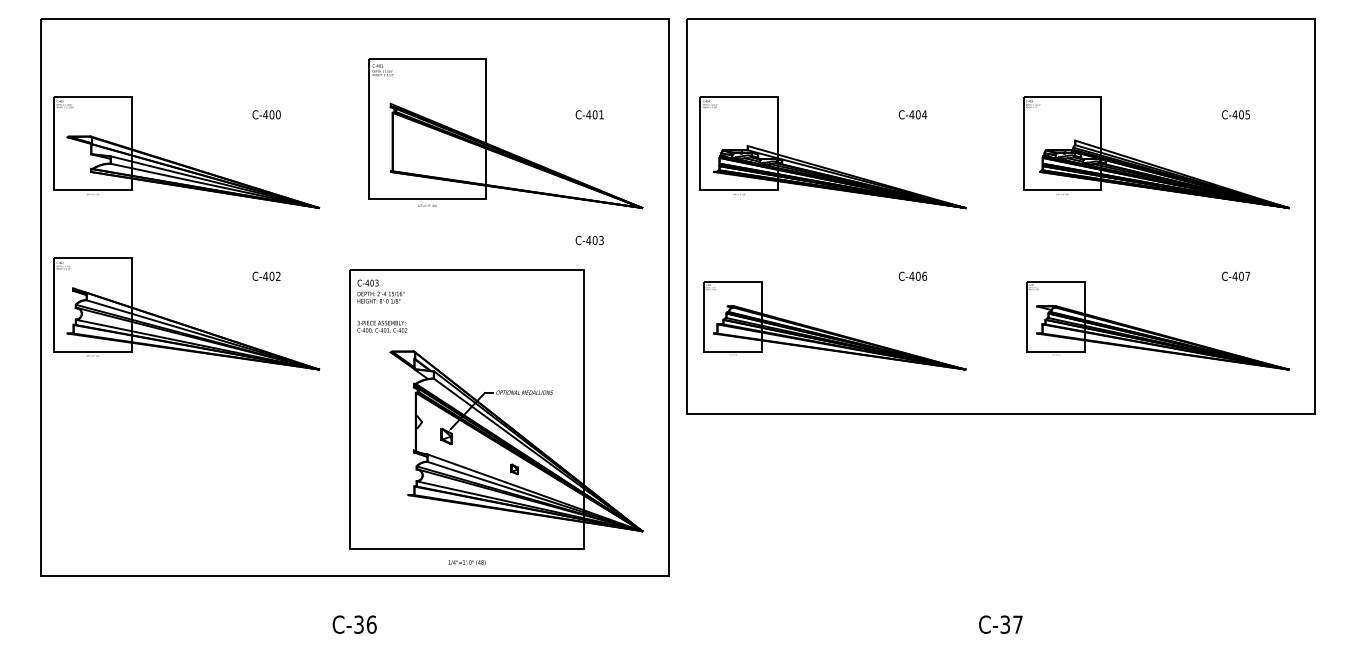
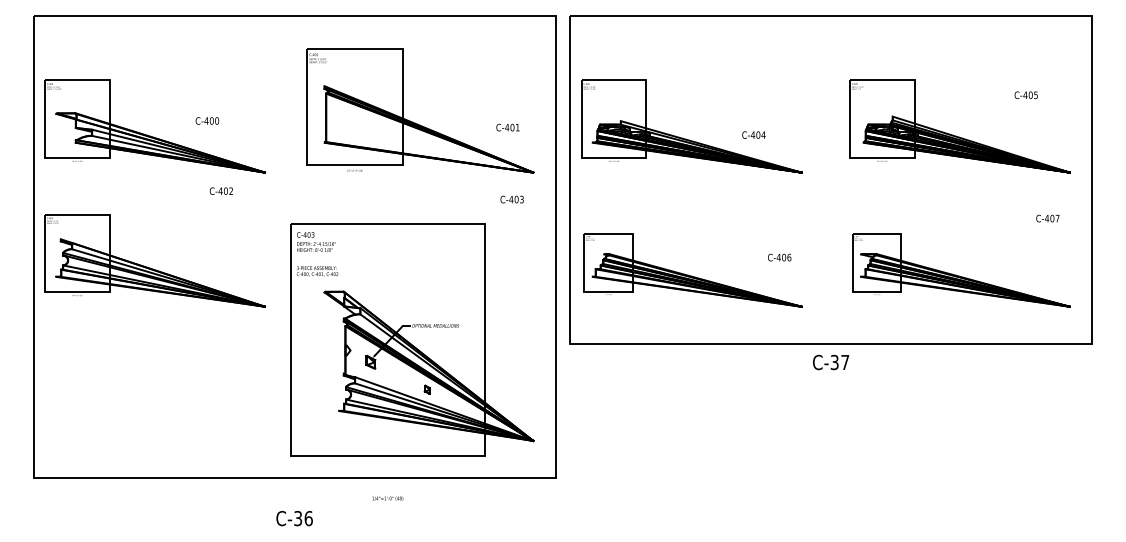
text: (266, 114) -> (207, 120), moved
text: (589, 114) -> (507, 127), moved
text: (912, 114) -> (753, 134), moved
text: (589, 240) -> (511, 199), moved
text: (266, 275) -> (221, 190), moved
text: (912, 275) -> (779, 256), moved
text: (1235, 275) -> (1047, 217), moved
text: (466, 562) -> (387, 498), moved
text: (1000, 624) -> (830, 362), moved

